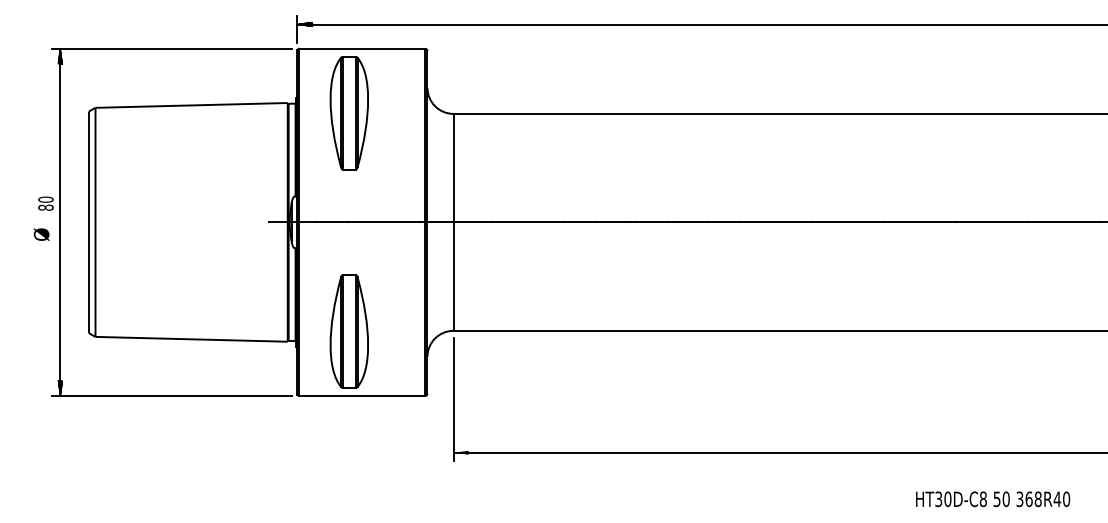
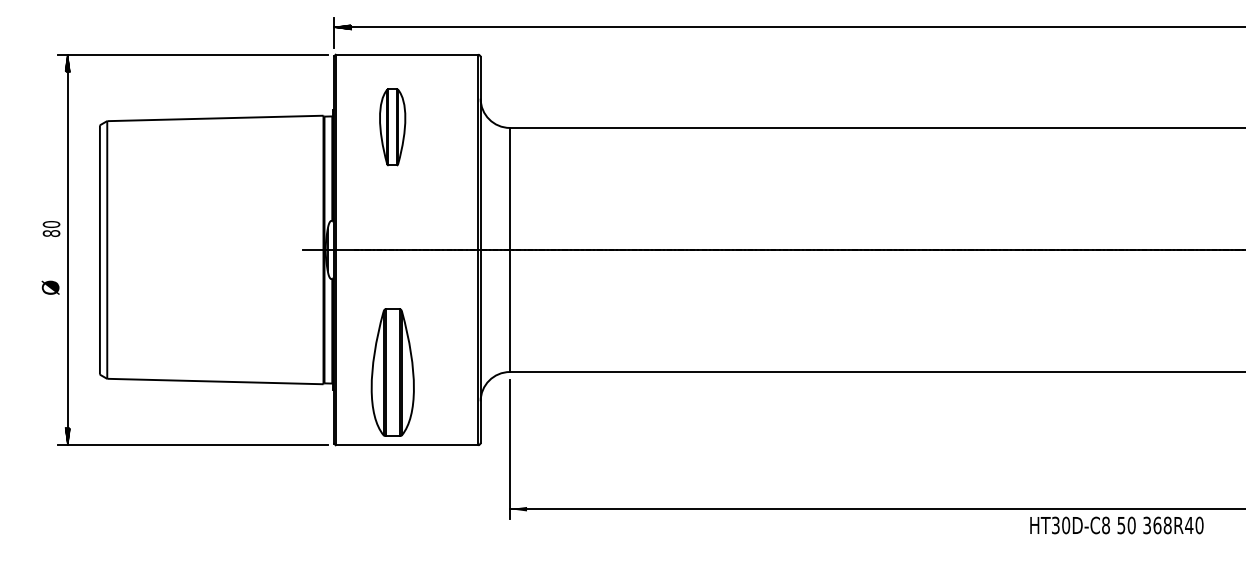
part: (349, 113) -> (392, 127), size x0.6
text: (41, 234) -> (50, 287), moved
text: (992, 499) -> (1116, 525), moved

